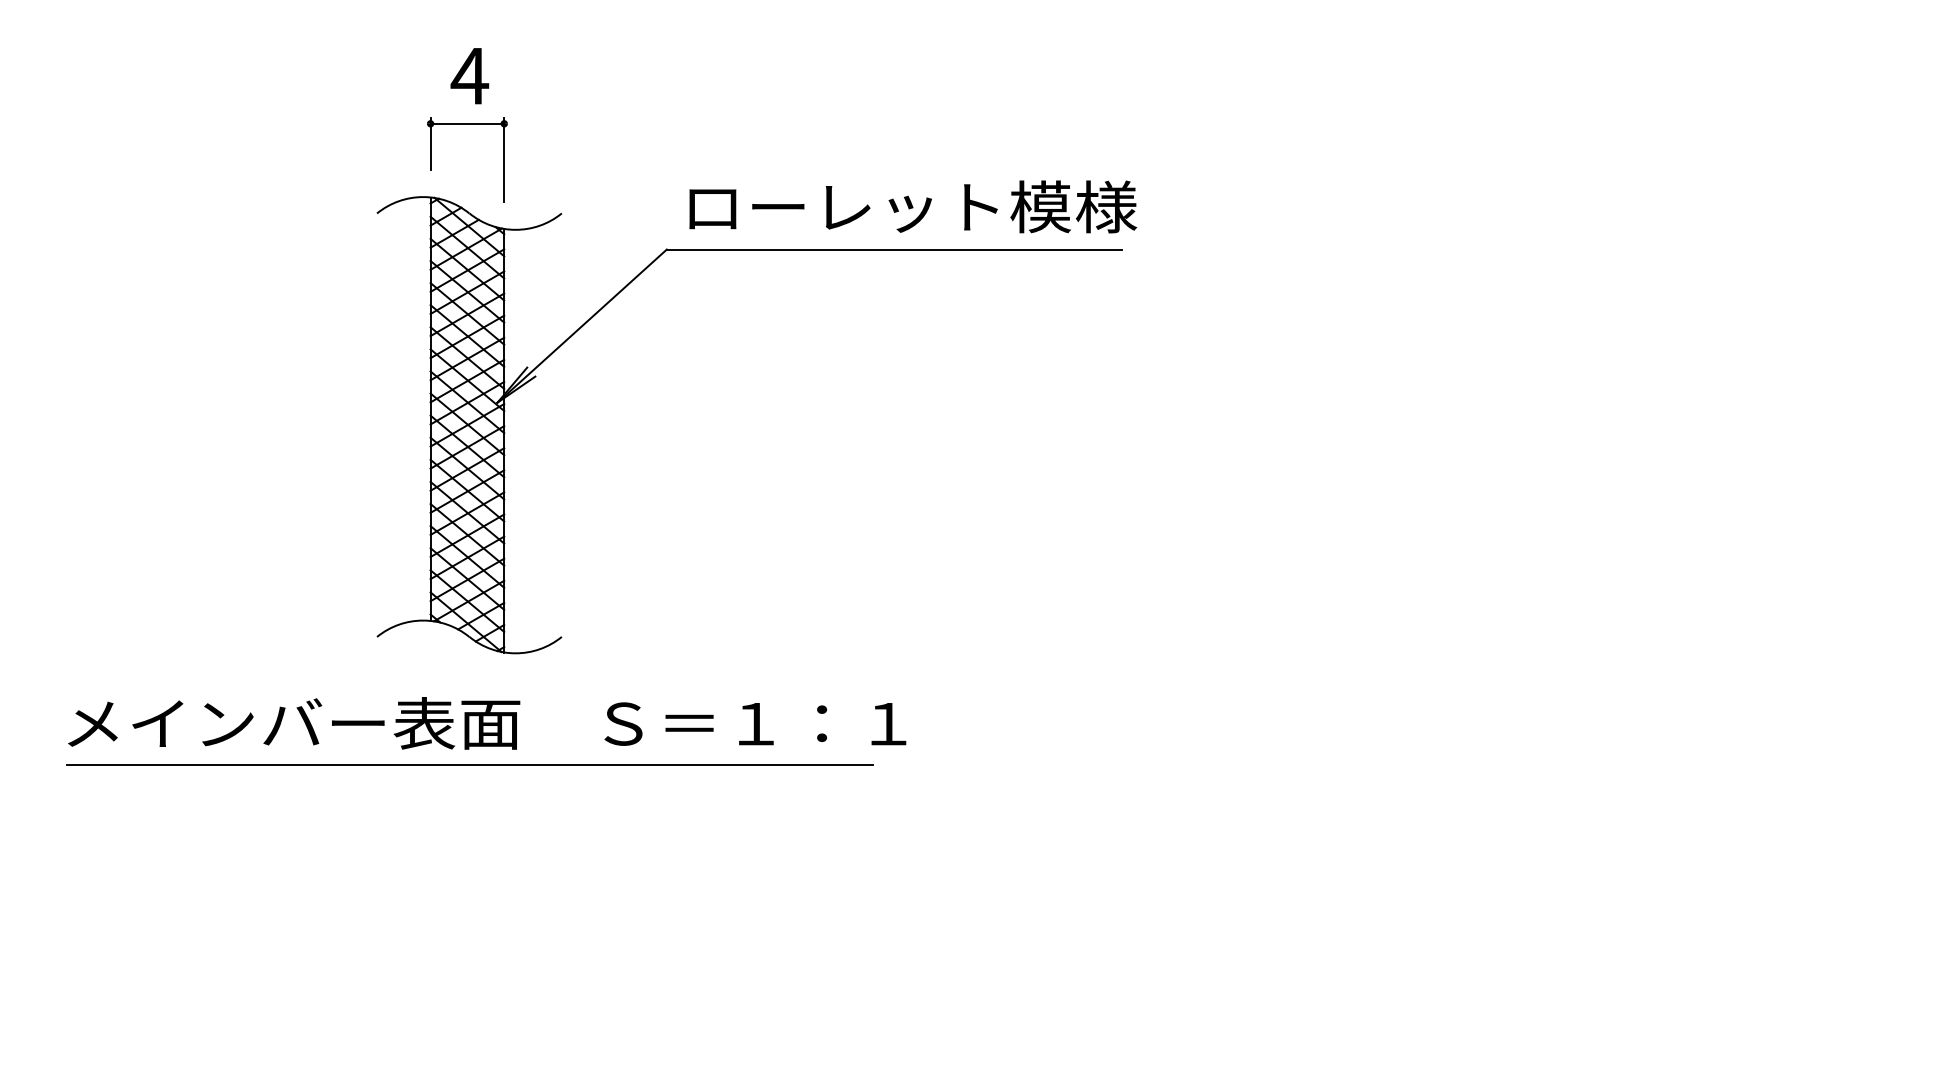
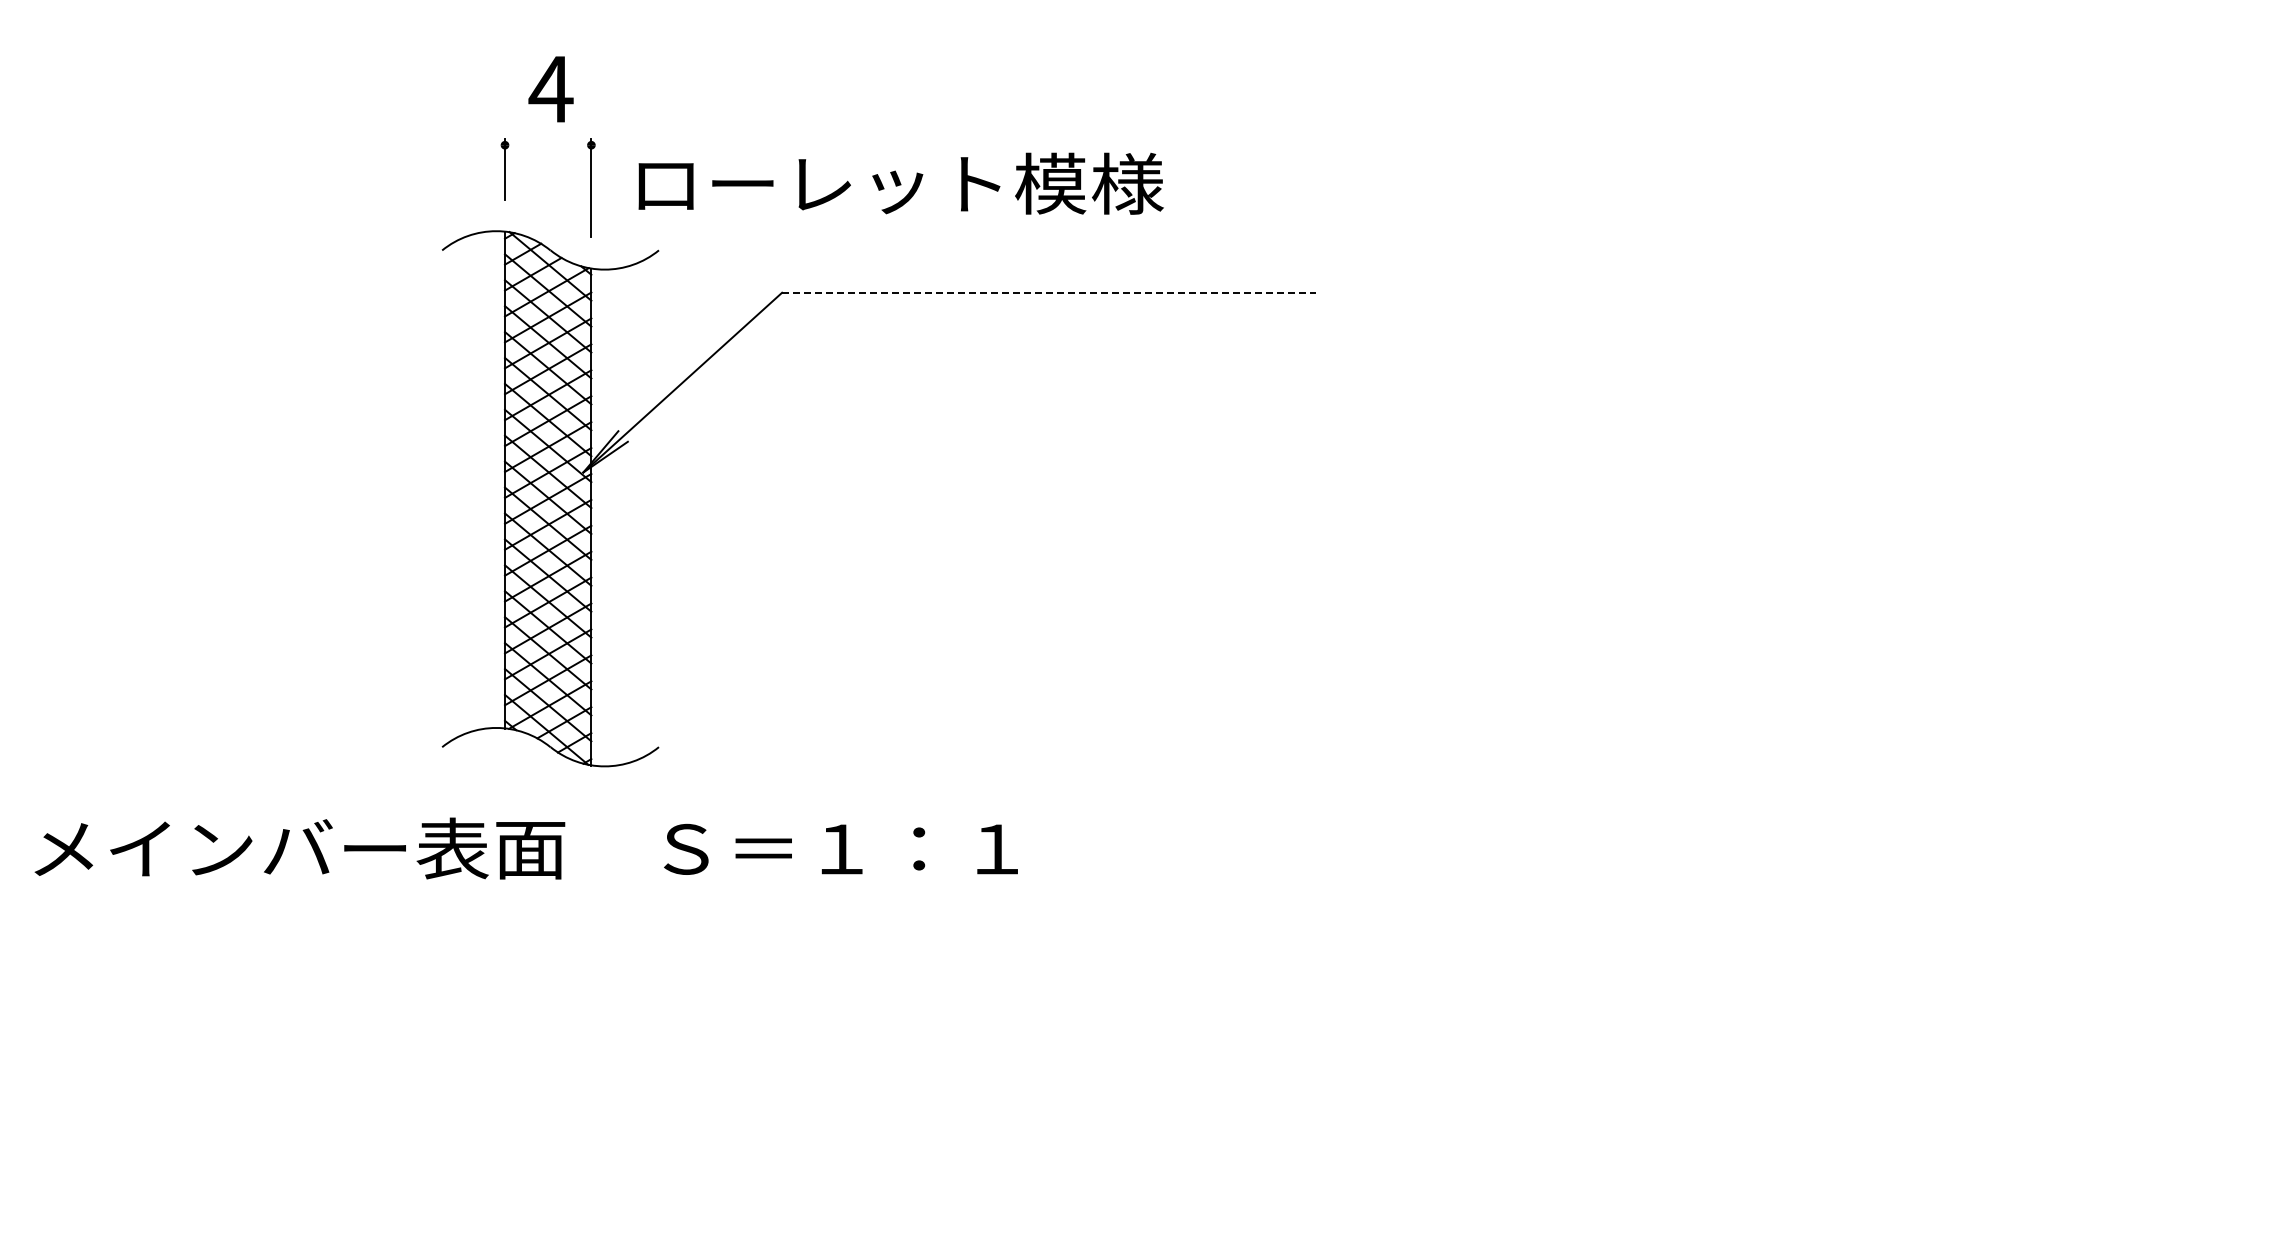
line: (467, 124) -> (548, 145), removed
text: (912, 206) -> (900, 183), moved
line: (893, 249) -> (1048, 292), solid -> dashed
text: (486, 723) -> (525, 848), moved
line: (470, 765) -> (551, 897), removed

